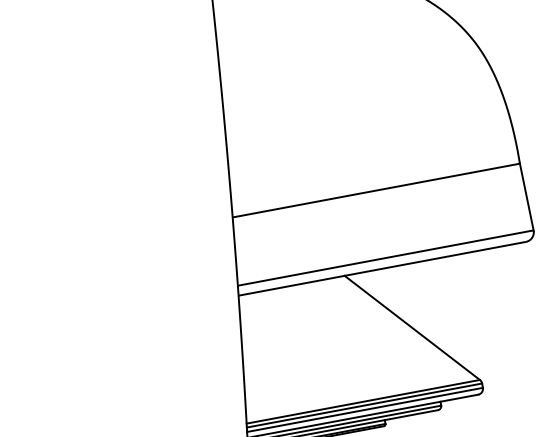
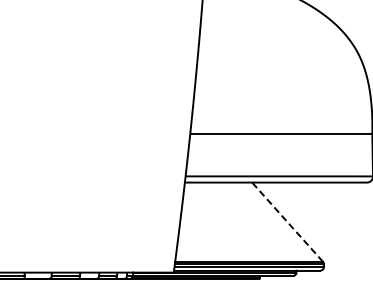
line: (411, 326) -> (287, 221), solid -> dashed

